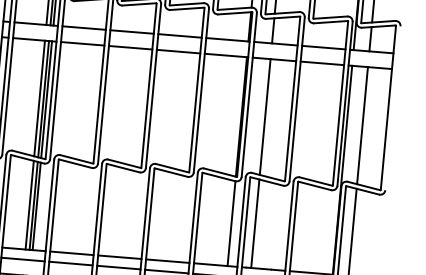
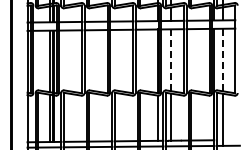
line: (264, 117) -> (170, 60), solid -> dashed
line: (362, 124) -> (222, 59), solid -> dashed

